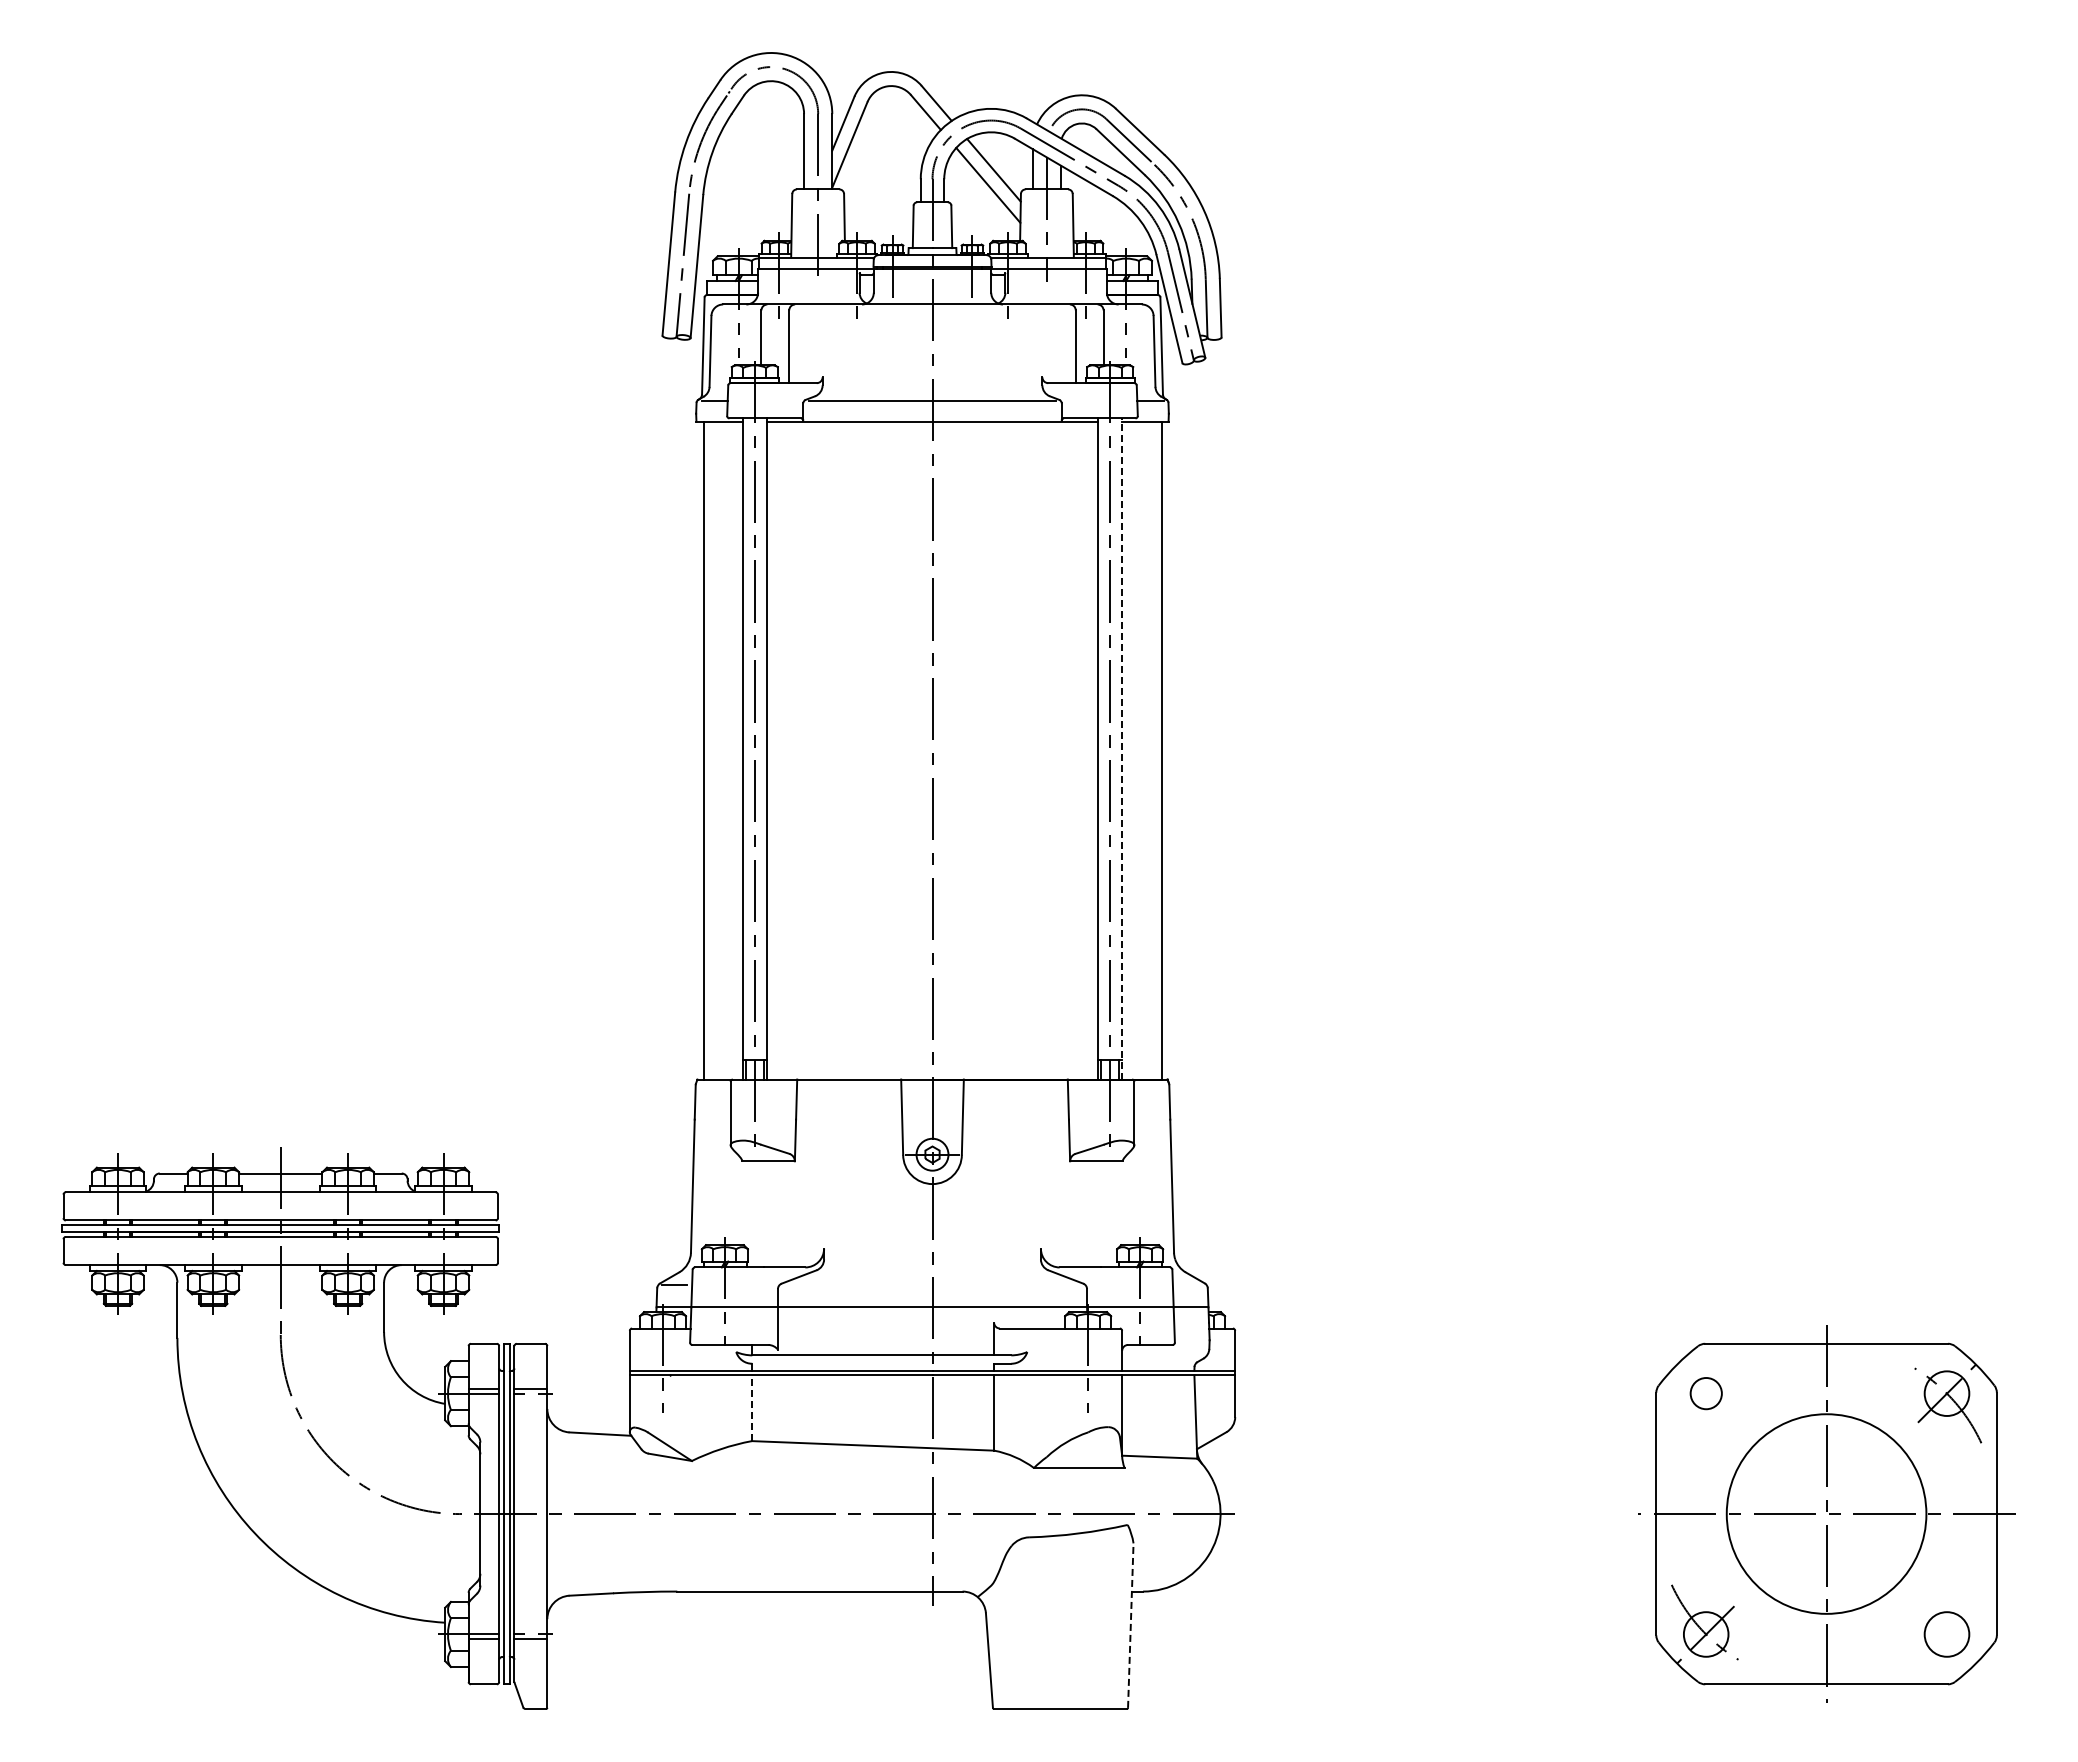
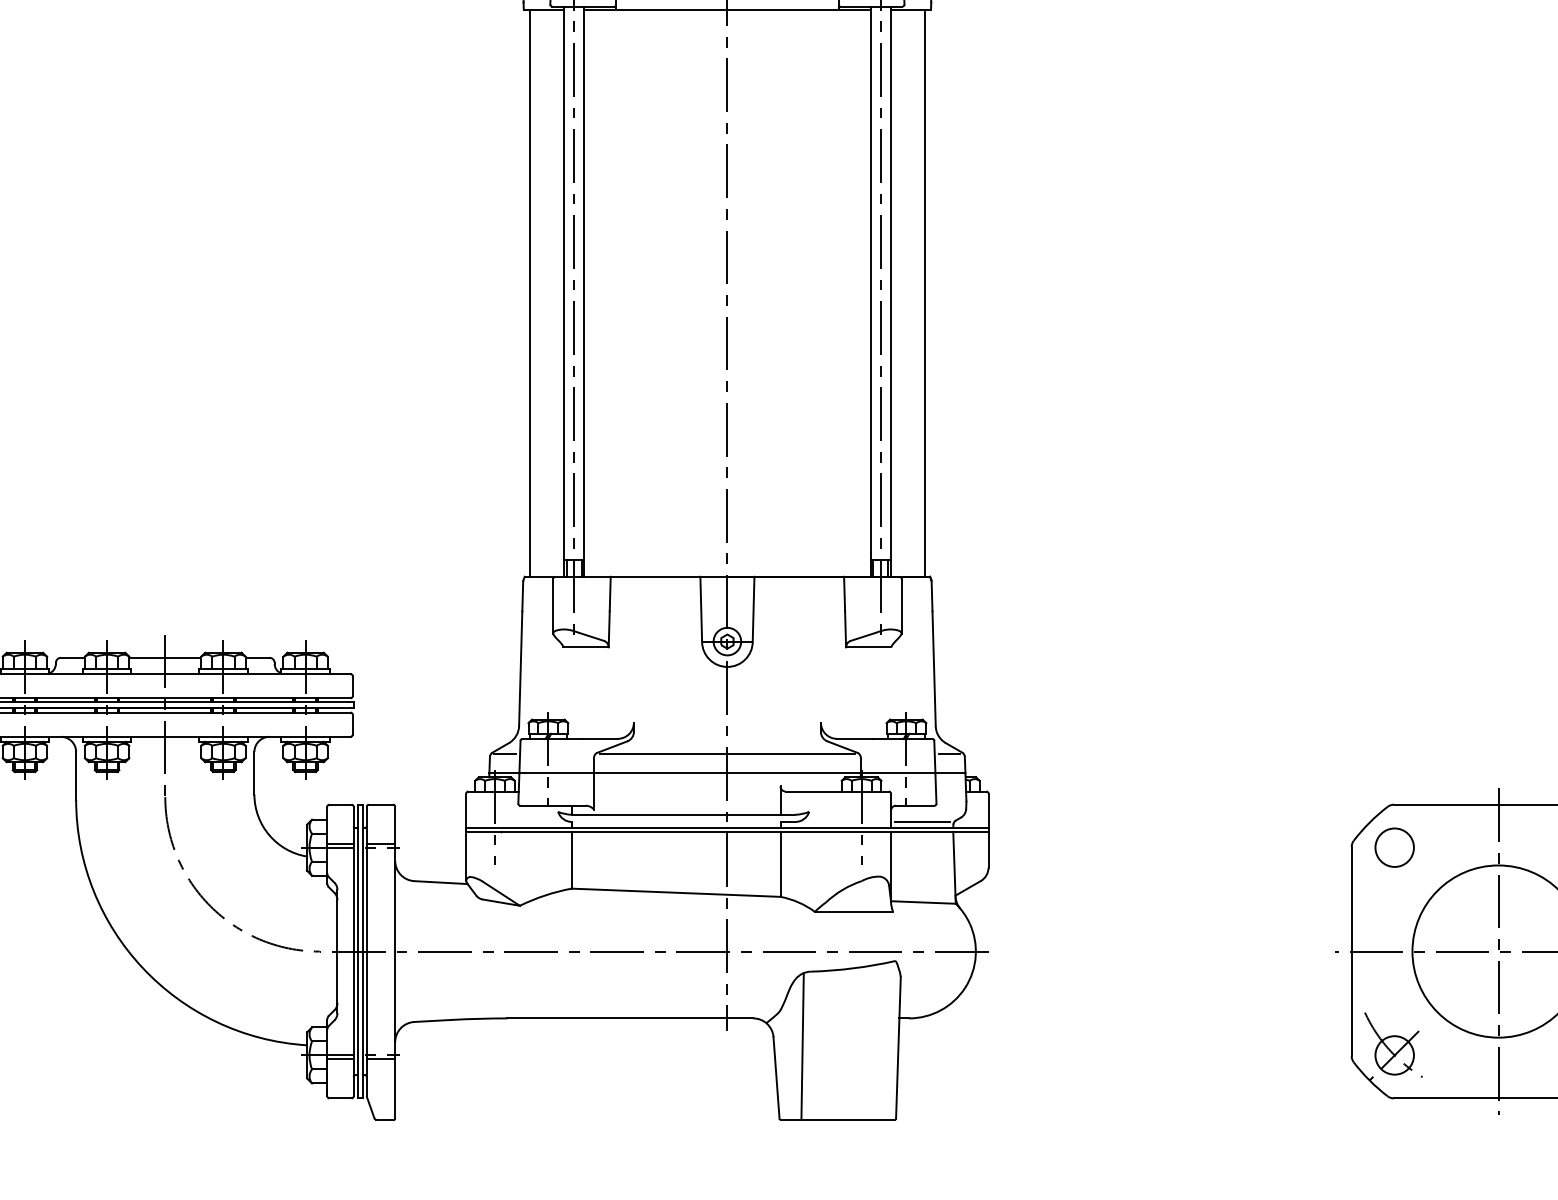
line: (1121, 748) -> (890, 291), dashed -> solid
line: (932, 1285) -> (727, 754), added
line: (1189, 1285) -> (949, 754), added
line: (1158, 1363) -> (922, 821), added
circle: (1706, 1393) -> (1394, 847), size x1.43
line: (751, 1408) -> (571, 860), dashed -> solid
line: (1019, 1624) -> (802, 1046), added
line: (1130, 1625) -> (898, 1047), dashed -> solid

